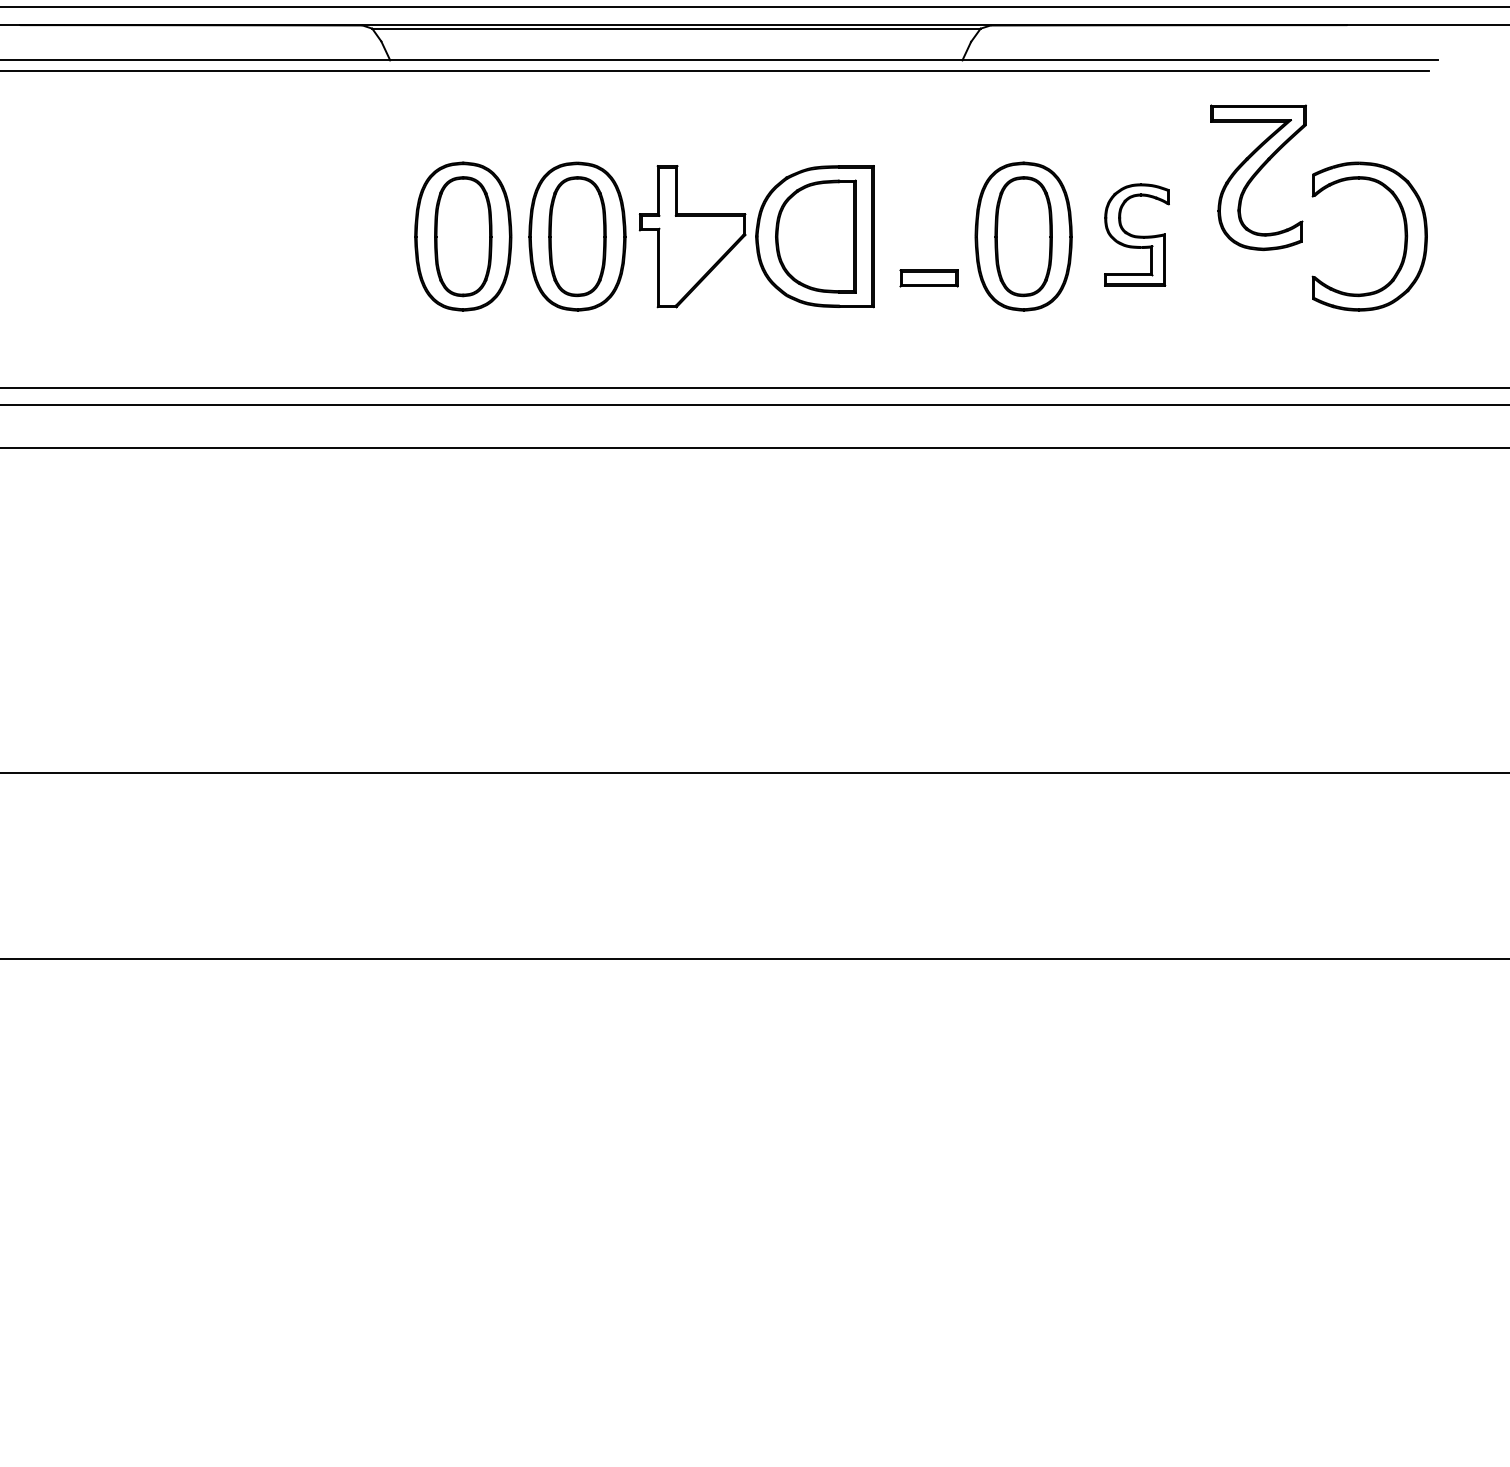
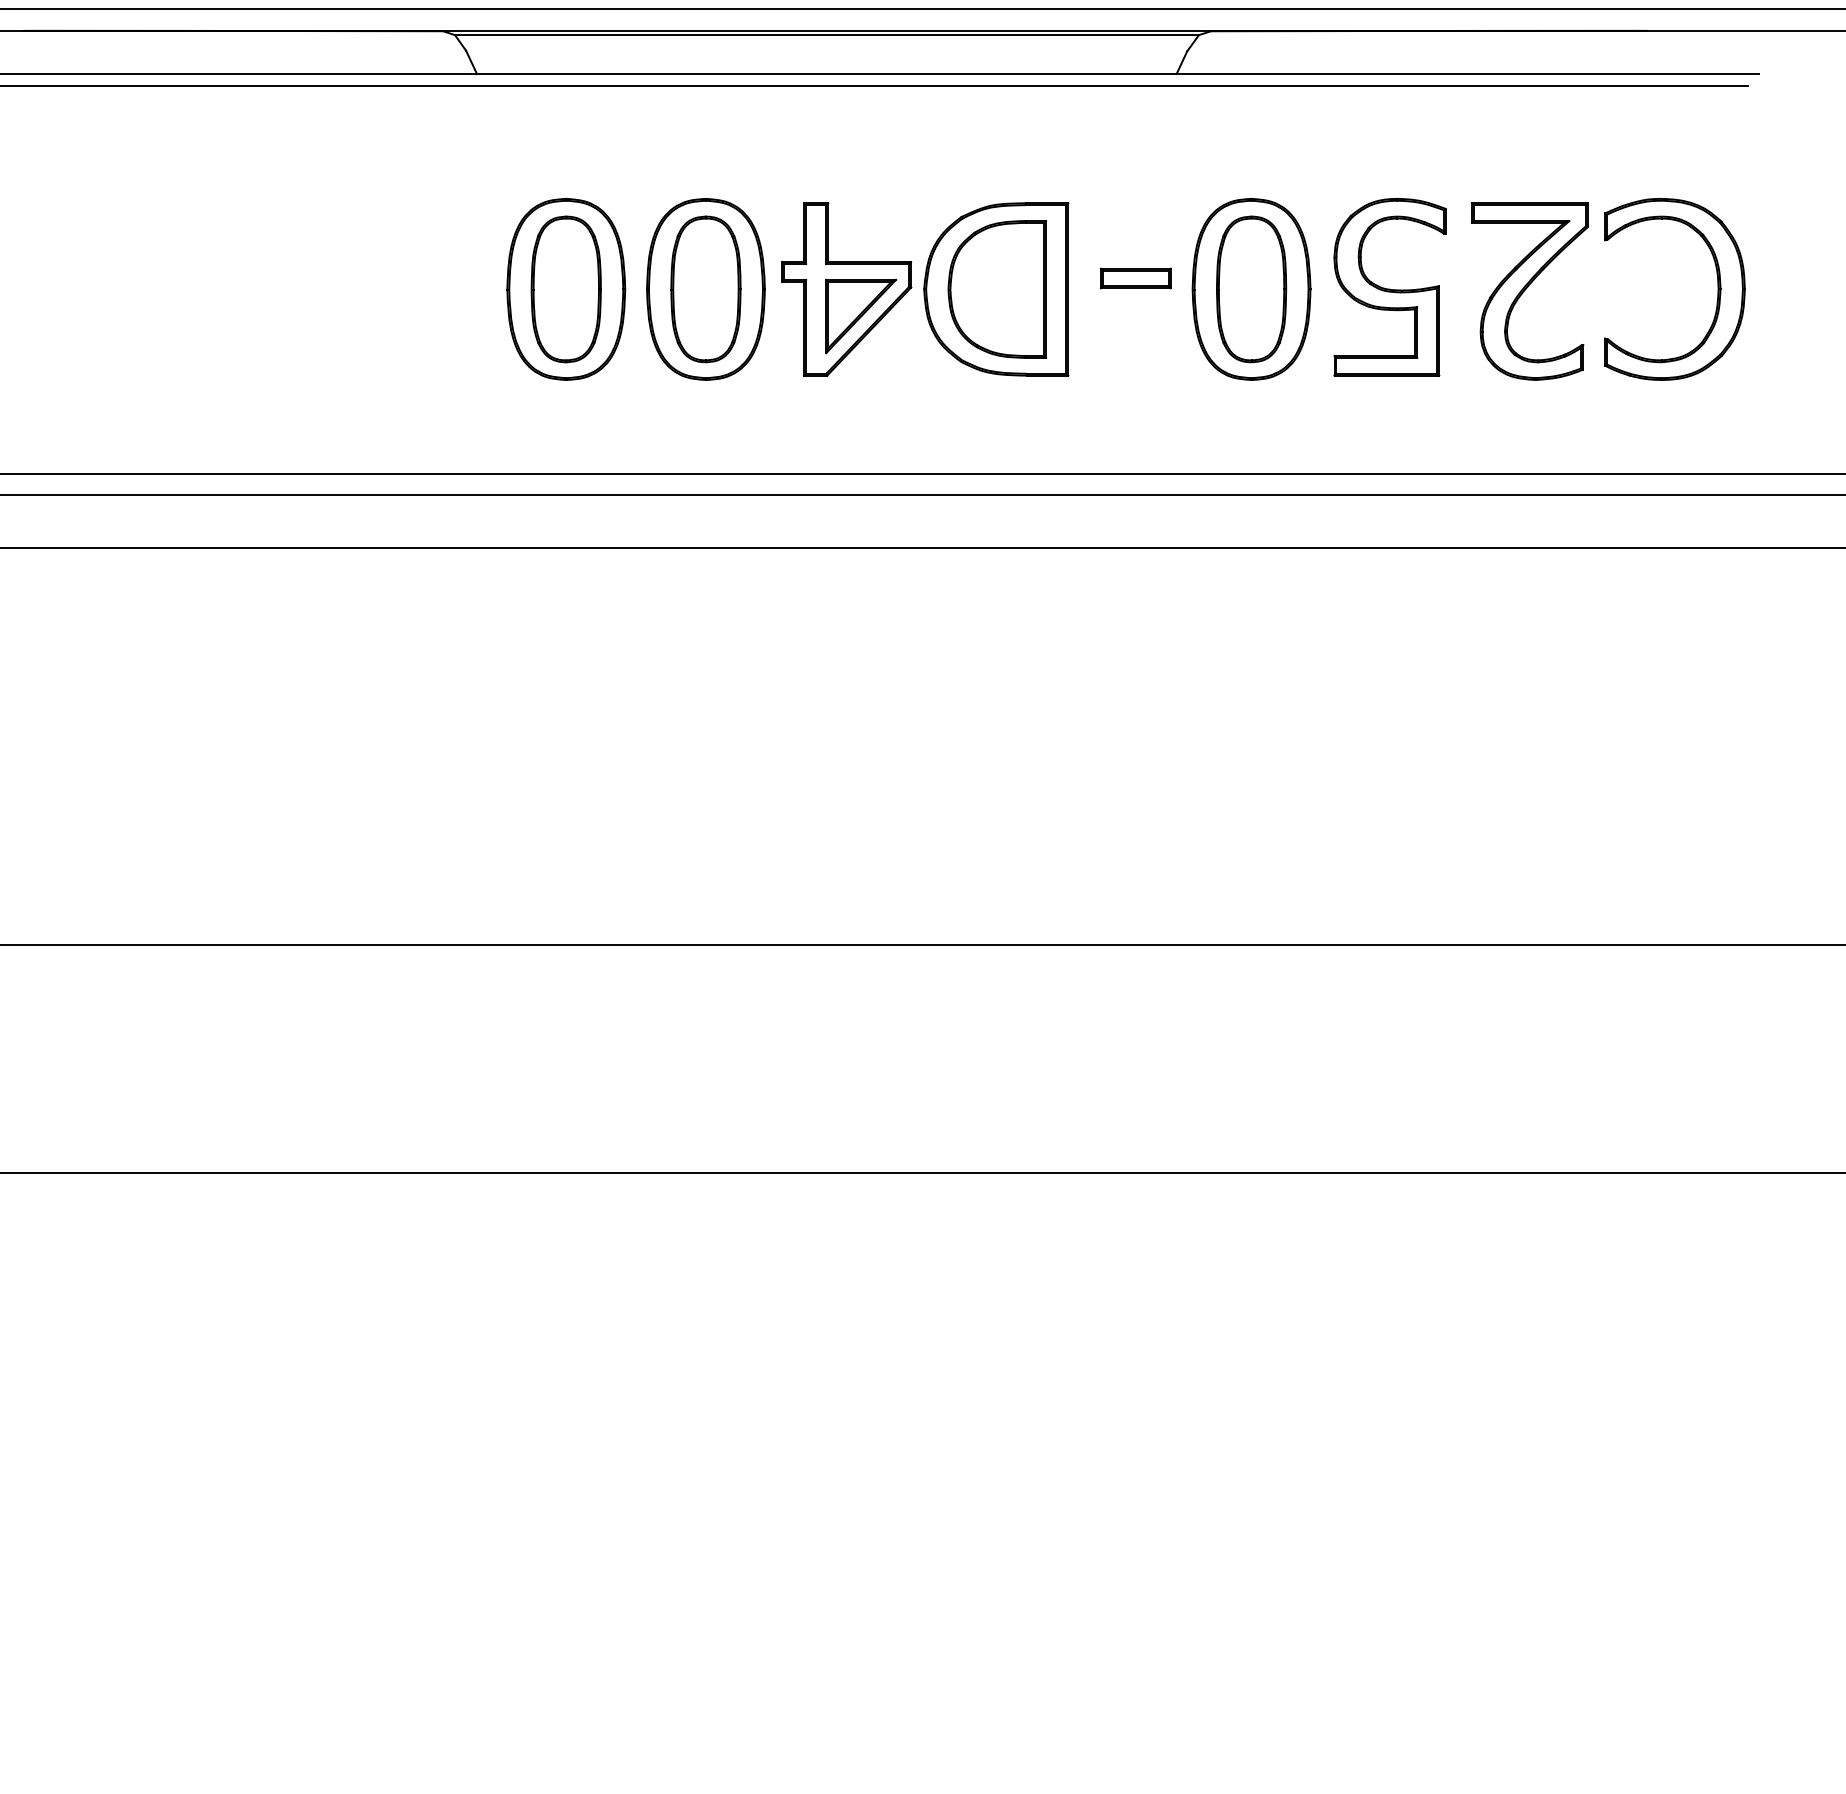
part: (1258, 177) -> (1529, 291), moved
part: (1136, 235) -> (1389, 287), size x1.43
part: (703, 258) -> (860, 316), added
part: (928, 278) -> (1135, 278), moved

